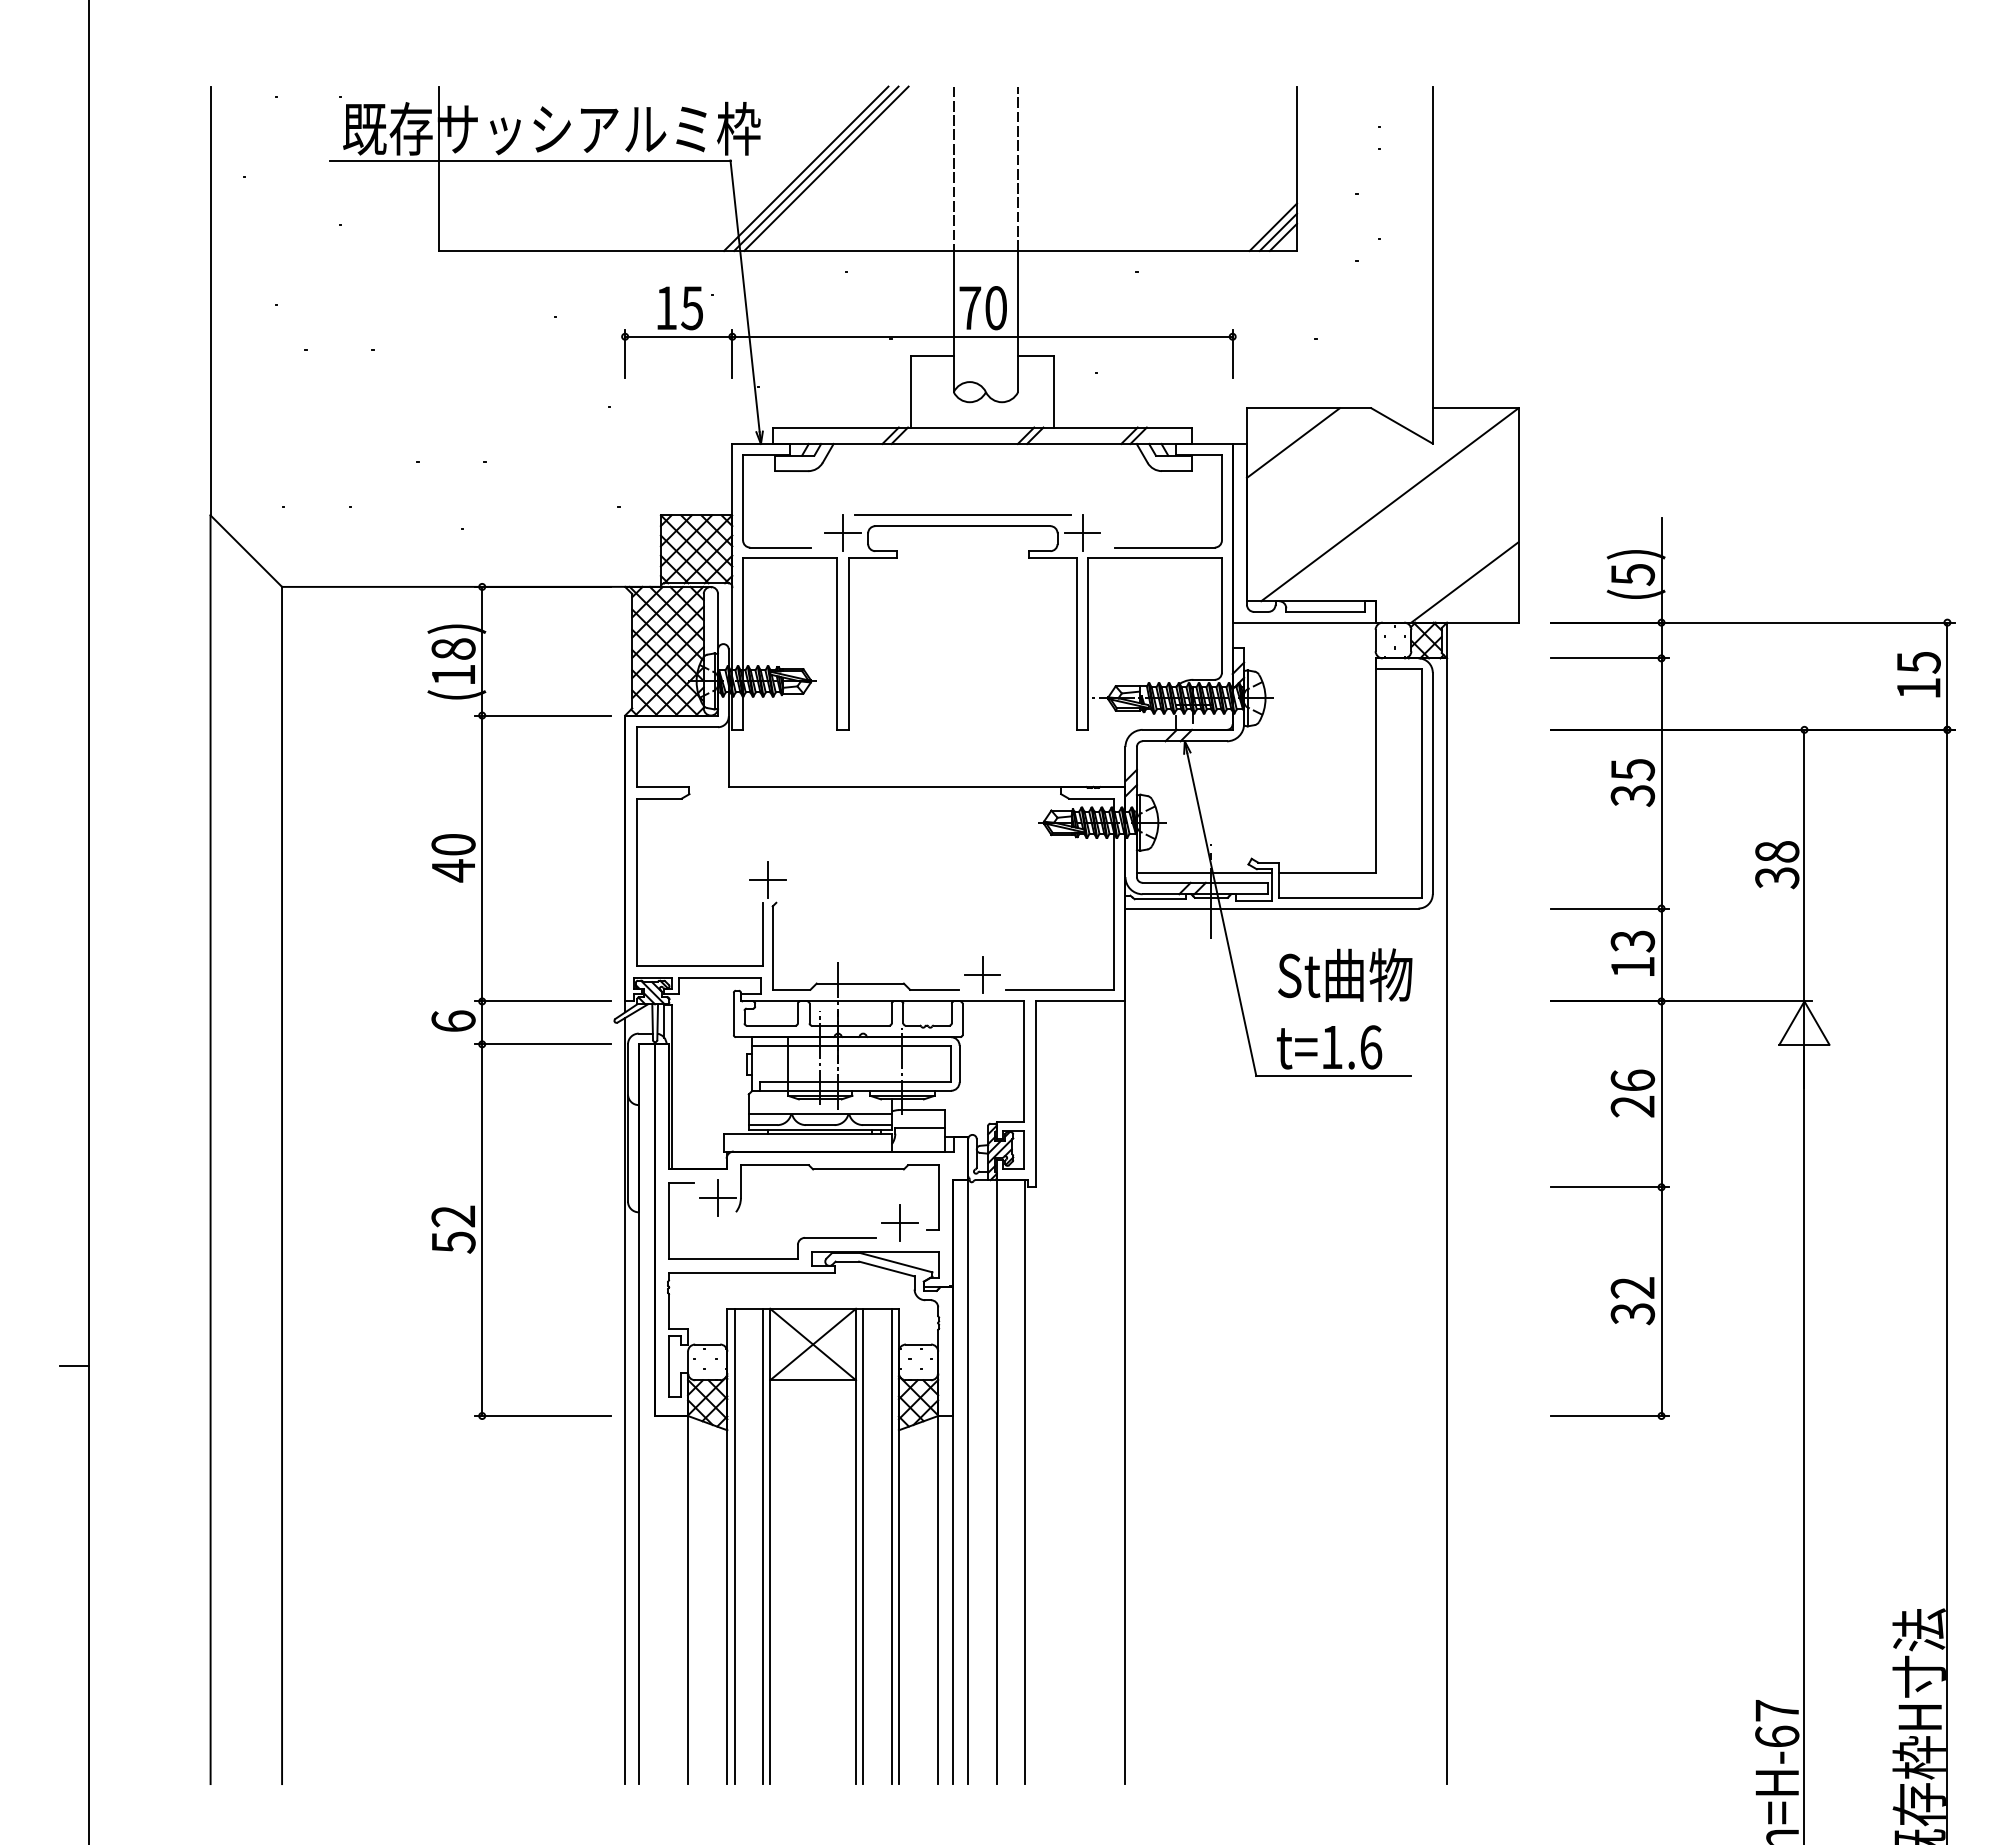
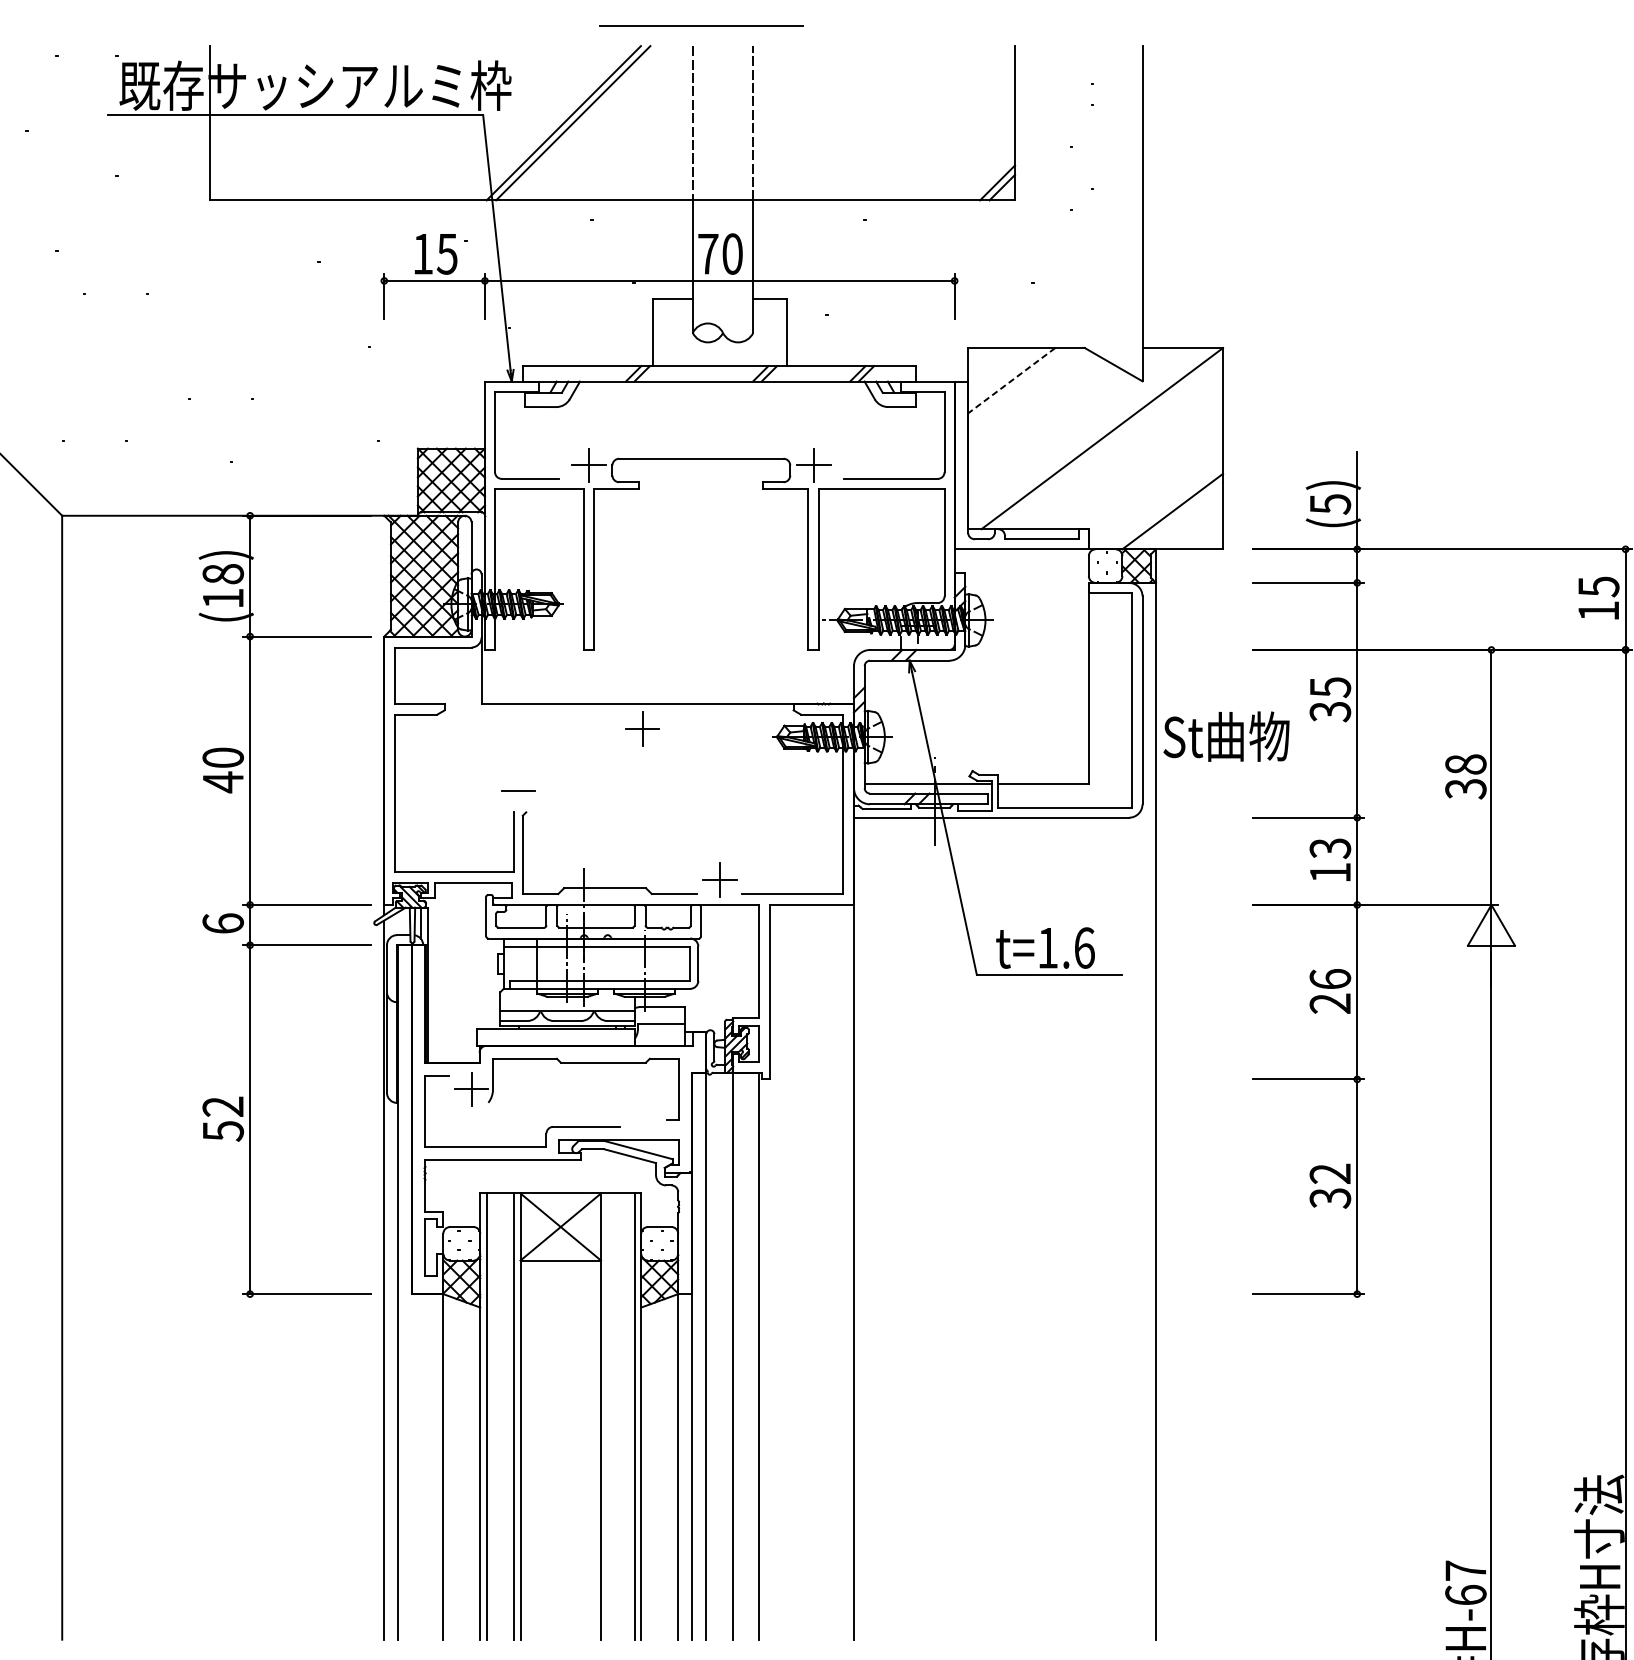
line: (806, 168) -> (554, 122), removed
line: (1273, 227) -> (992, 178), removed
line: (1293, 443) -> (1011, 381), solid -> dashed
line: (962, 514) -> (701, 25), moved
line: (768, 879) -> (518, 790), removed
text: (1345, 974) -> (1226, 736), moved
part: (899, 1222) -> (641, 728), moved
line: (863, 1546) -> (608, 1416), removed

